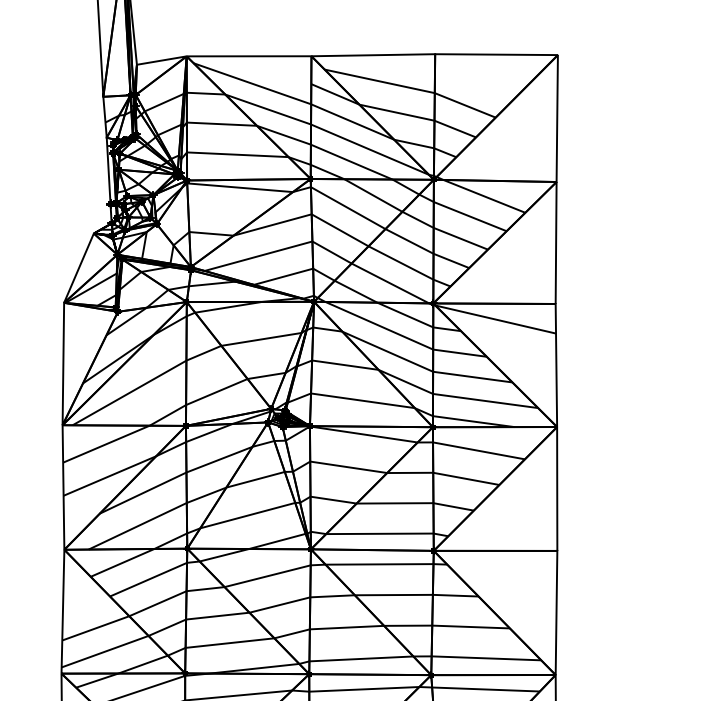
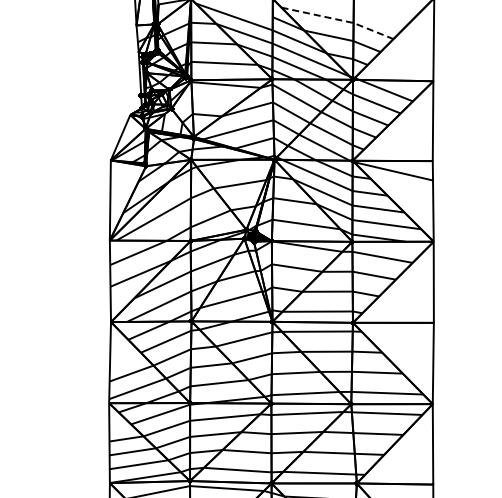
line: (413, 89) -> (339, 20), solid -> dashed

